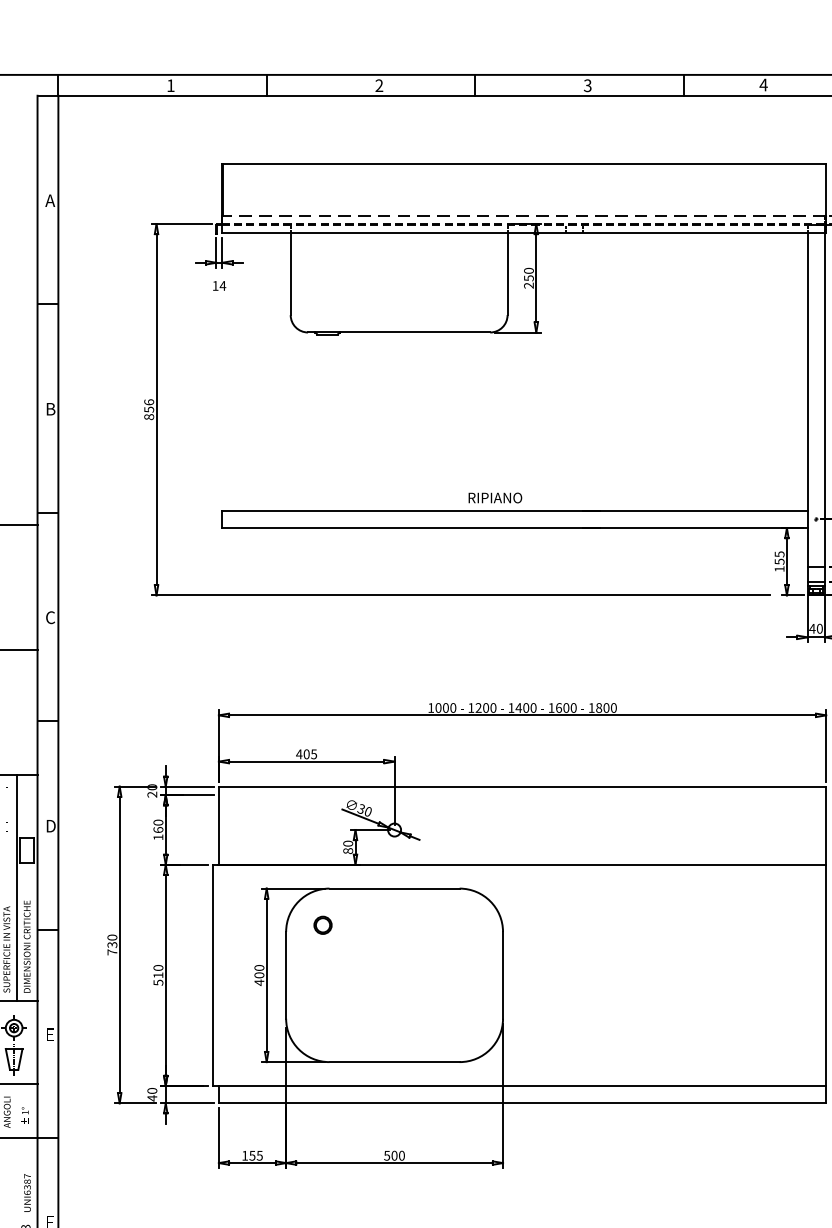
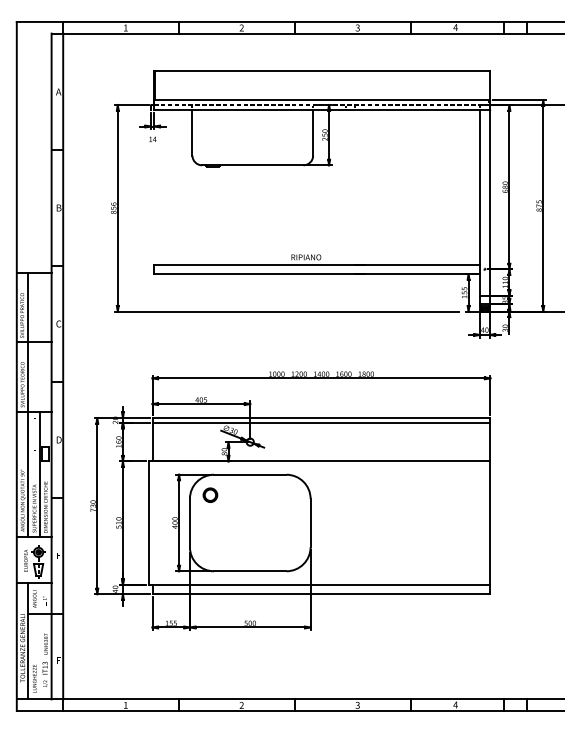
line: (524, 216) -> (322, 100), dashed -> solid
line: (522, 794) -> (321, 422), added
part: (323, 924) -> (210, 494), size x1.43

